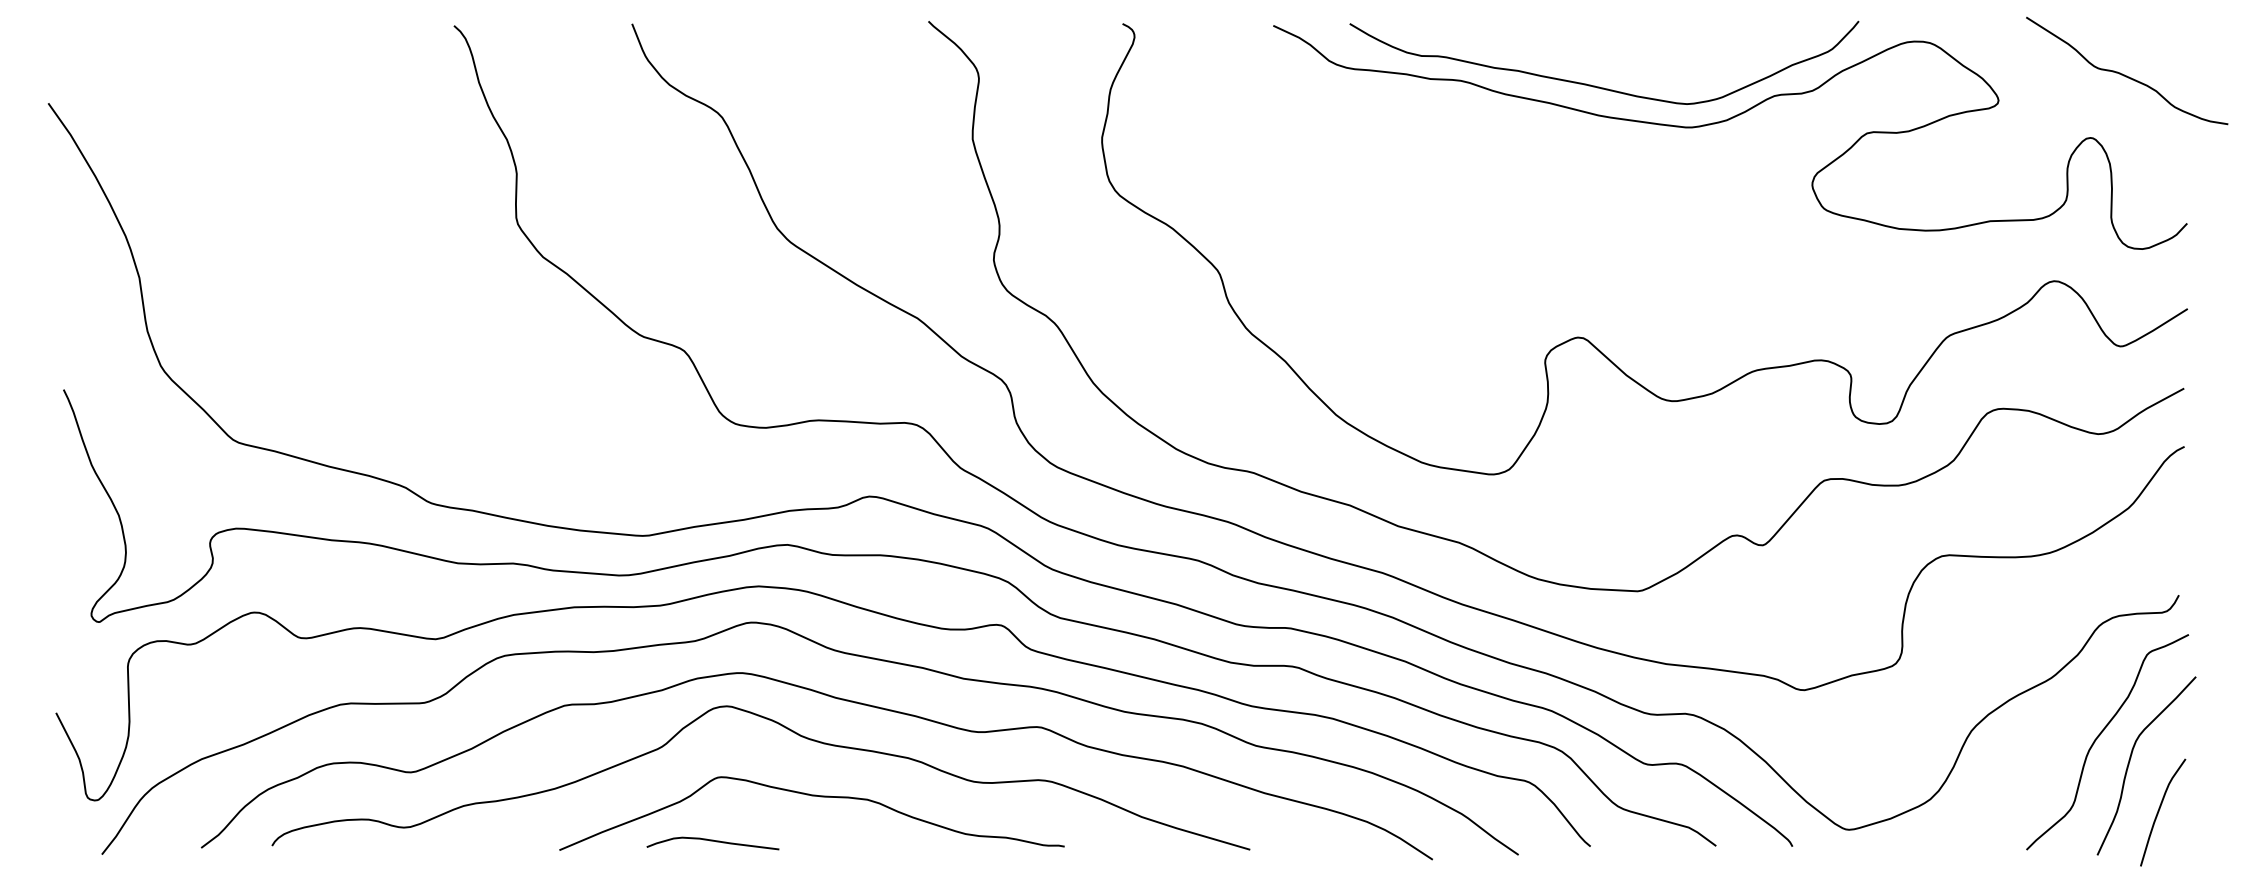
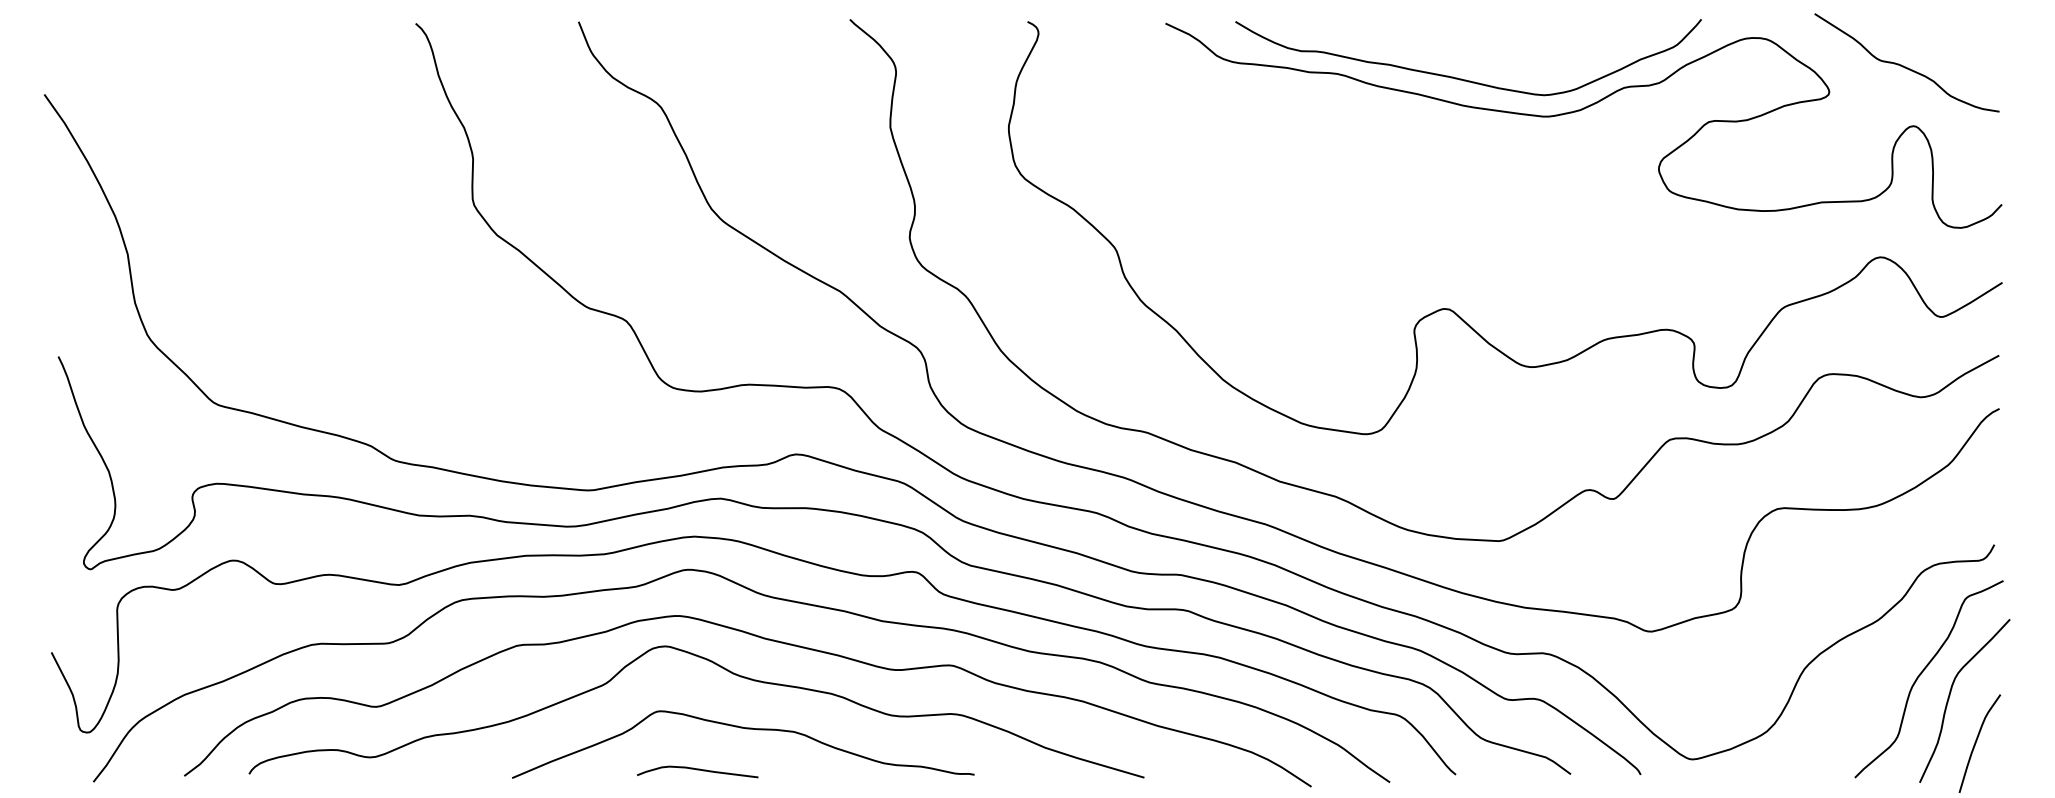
curve: (2125, 74) -> (1905, 66), moved
curve: (712, 841) -> (697, 770), moved

